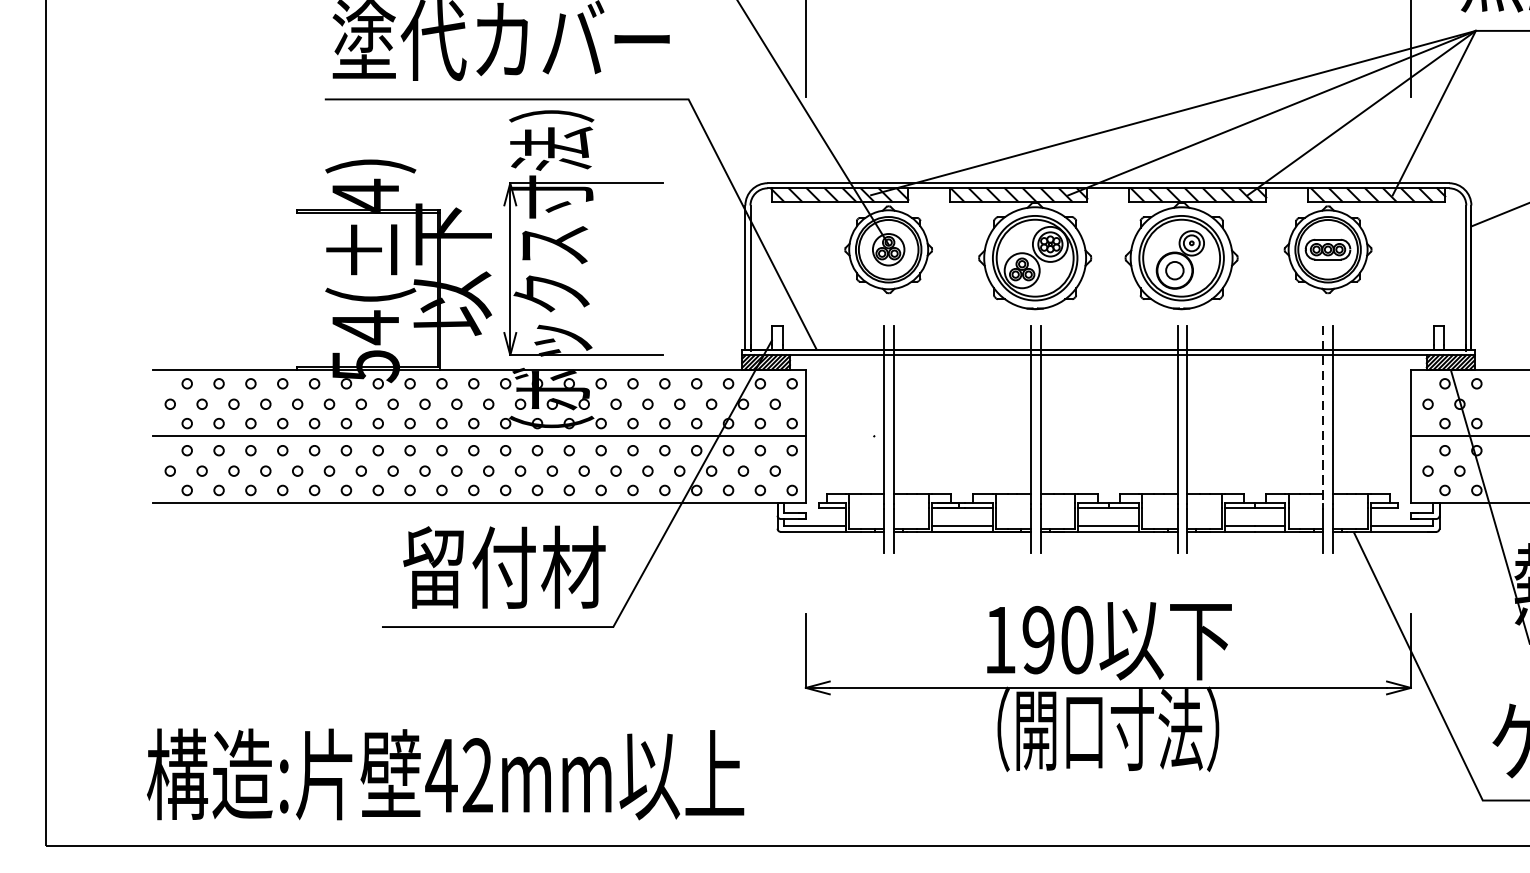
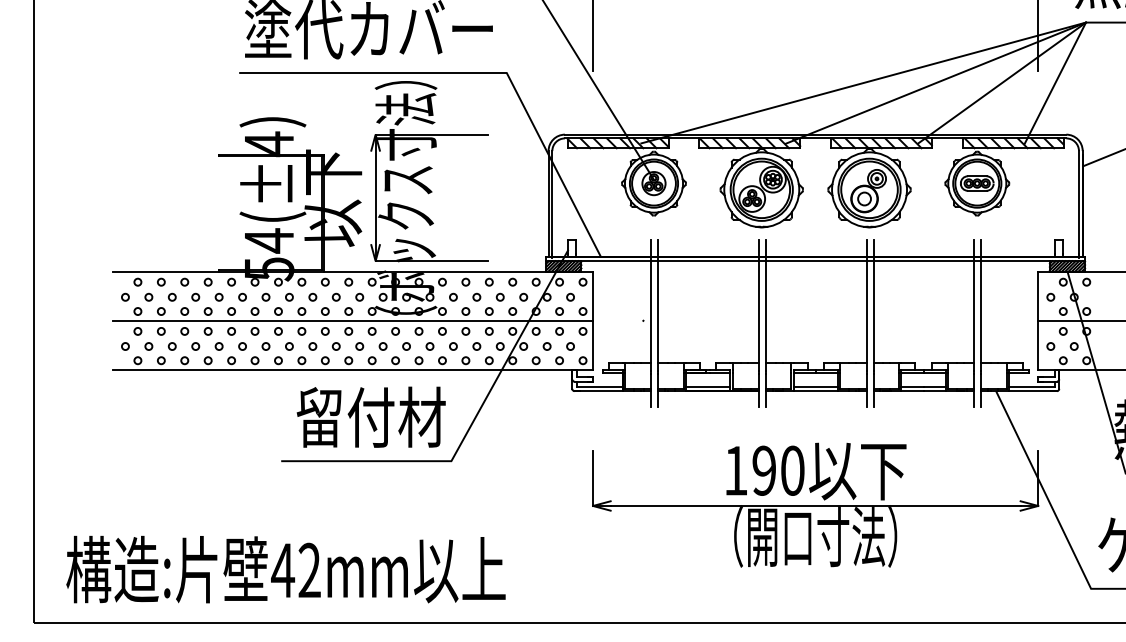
line: (1322, 415) -> (973, 305), dashed -> solid
text: (444, 774) -> (285, 569), moved

